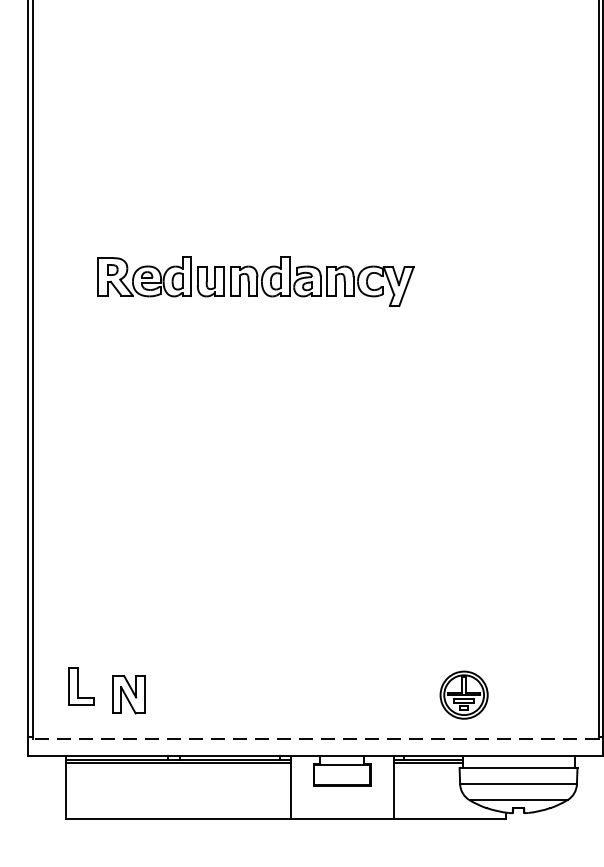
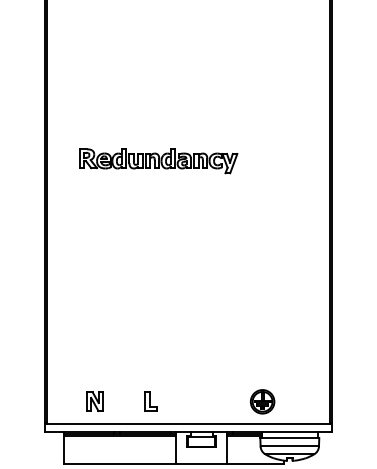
part: (255, 282) -> (158, 161), moved
part: (79, 686) -> (150, 401), moved
line: (315, 738) -> (188, 423), dashed -> solid

